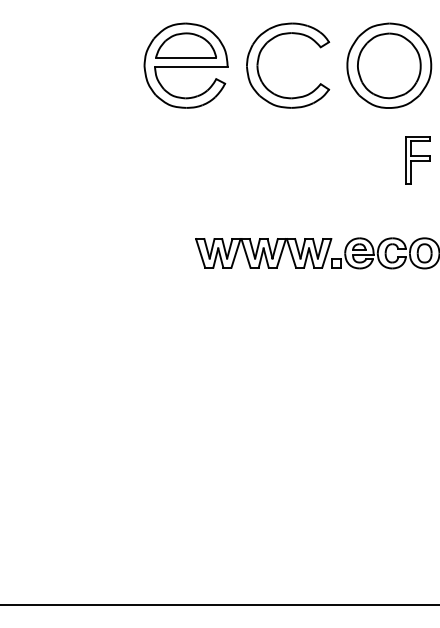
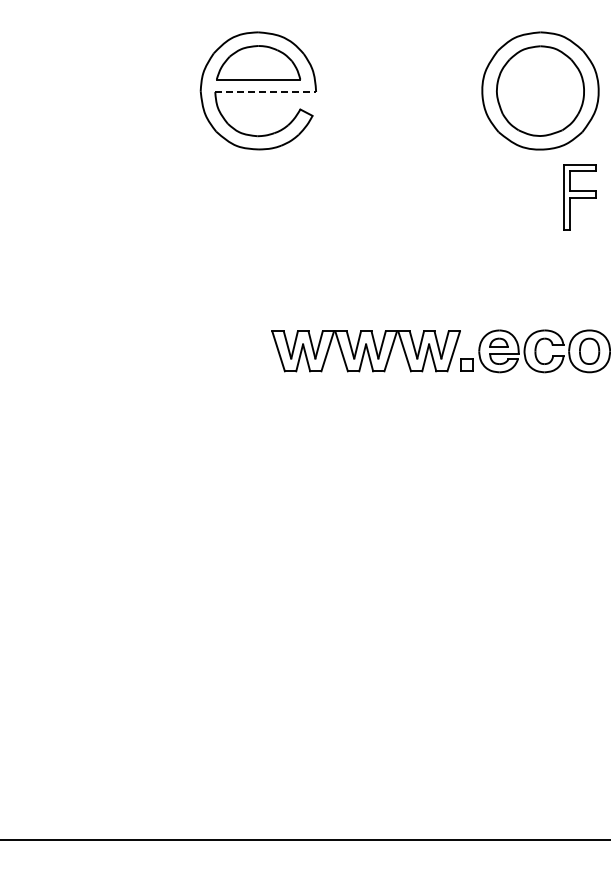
part: (258, 61) -> (359, 84), removed
line: (191, 66) -> (266, 92), solid -> dashed
part: (417, 160) -> (579, 197), moved

